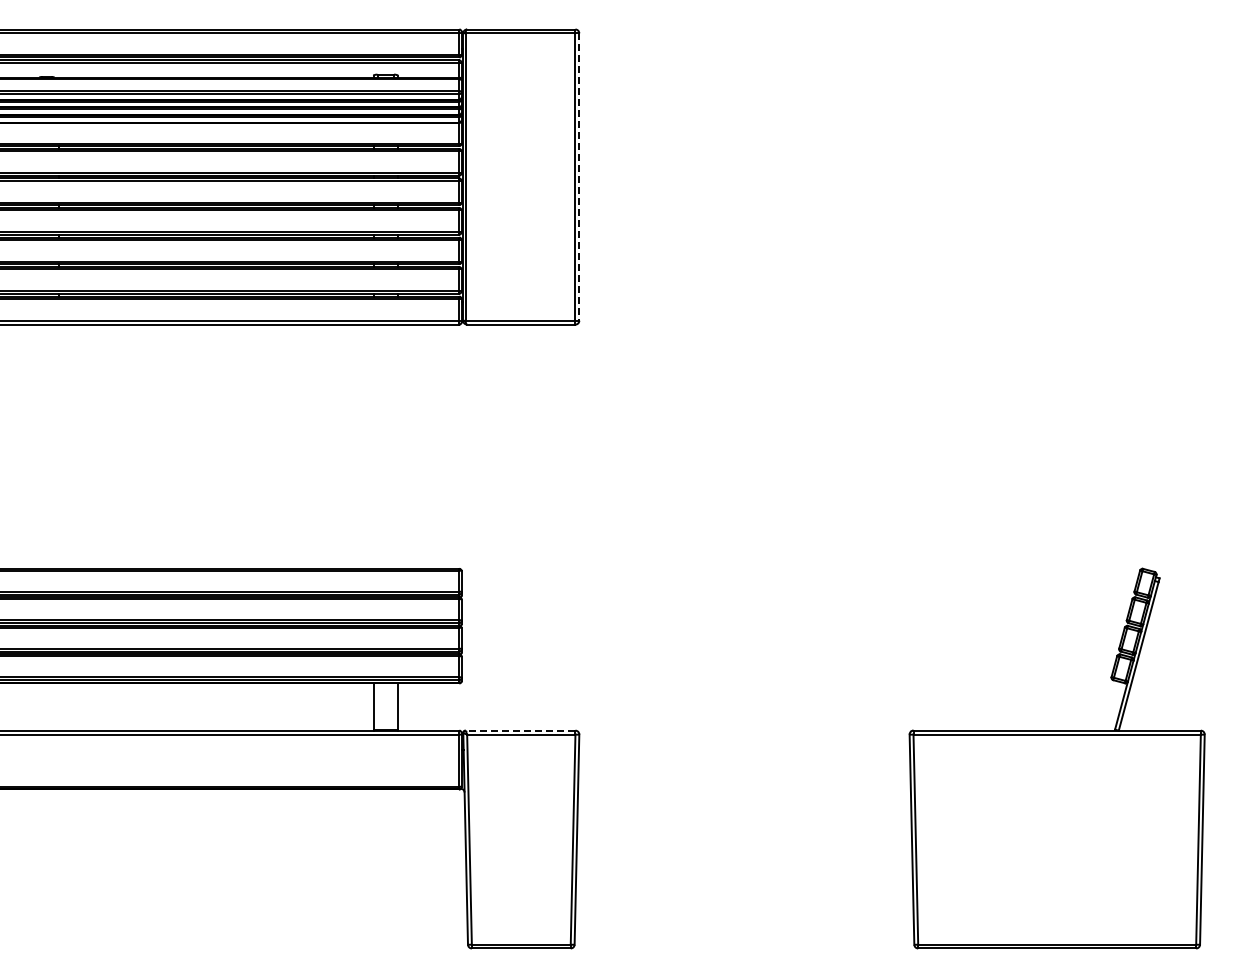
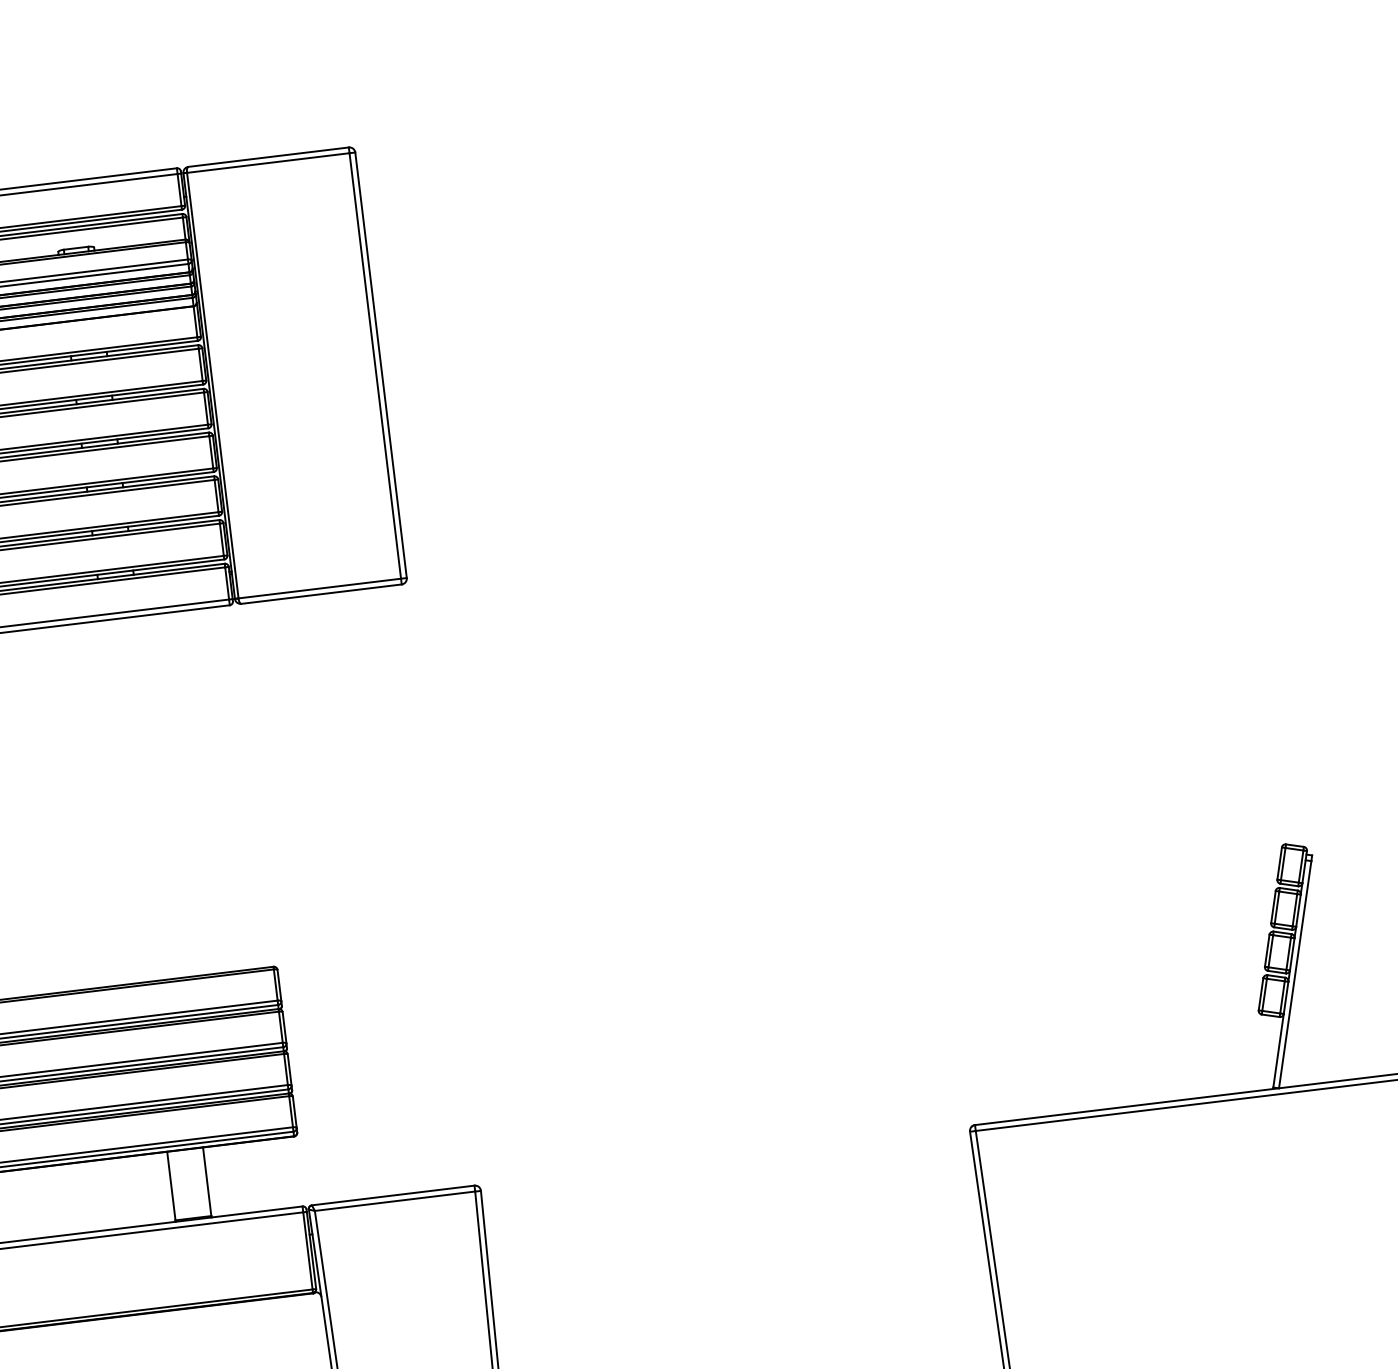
line: (579, 177) -> (381, 365), dashed -> solid
line: (520, 730) -> (393, 1195), dashed -> solid

